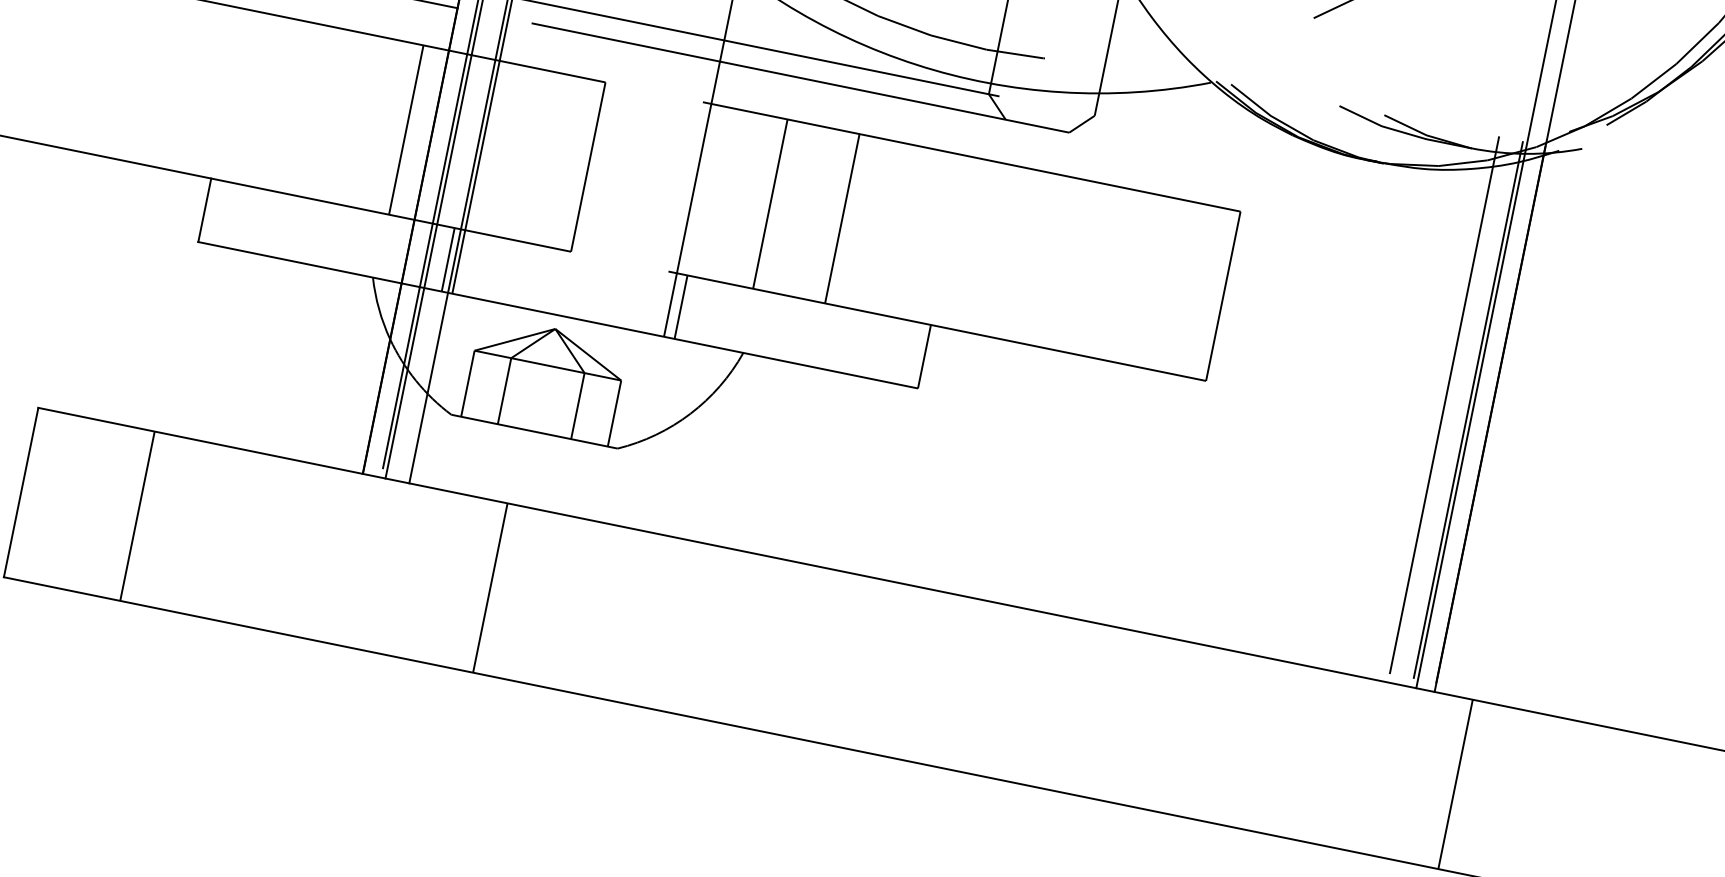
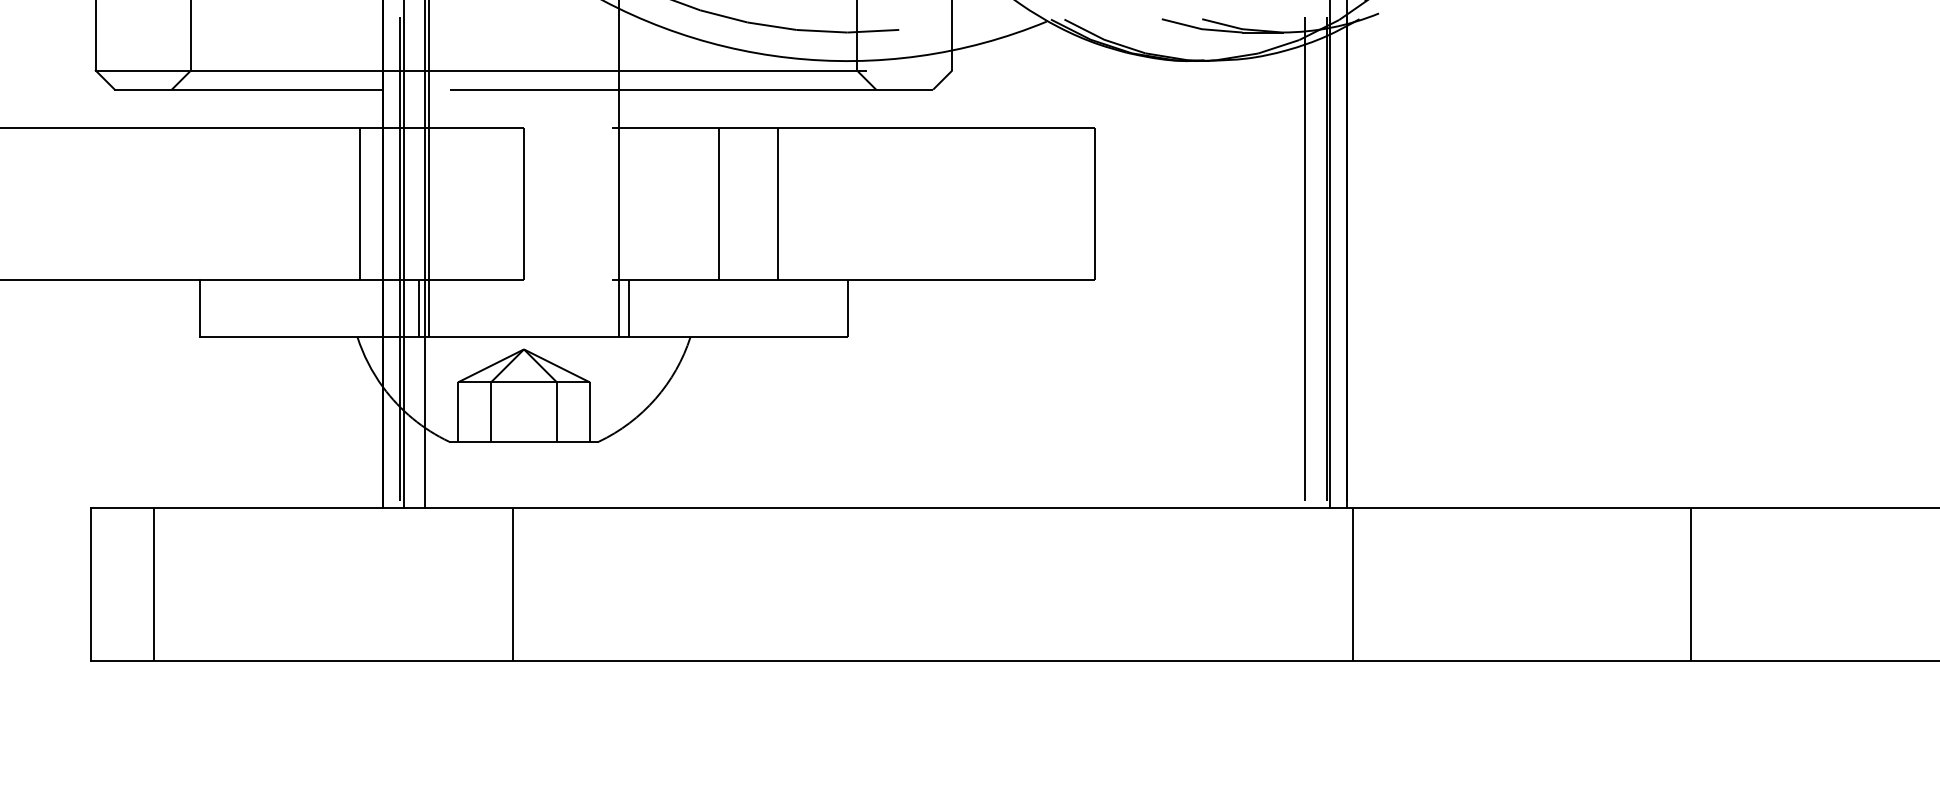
line: (770, 203) -> (718, 203), moved
line: (842, 218) -> (778, 203), moved
line: (137, 516) -> (154, 584), moved
line: (1455, 784) -> (1353, 584), moved

